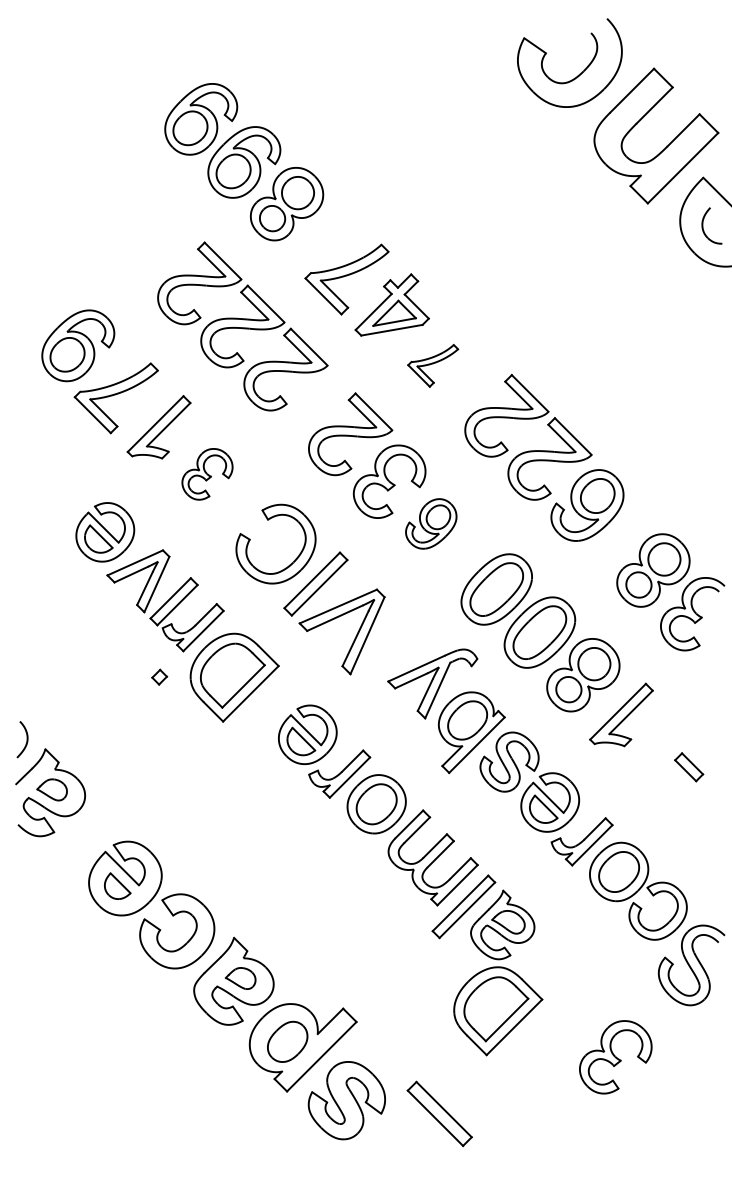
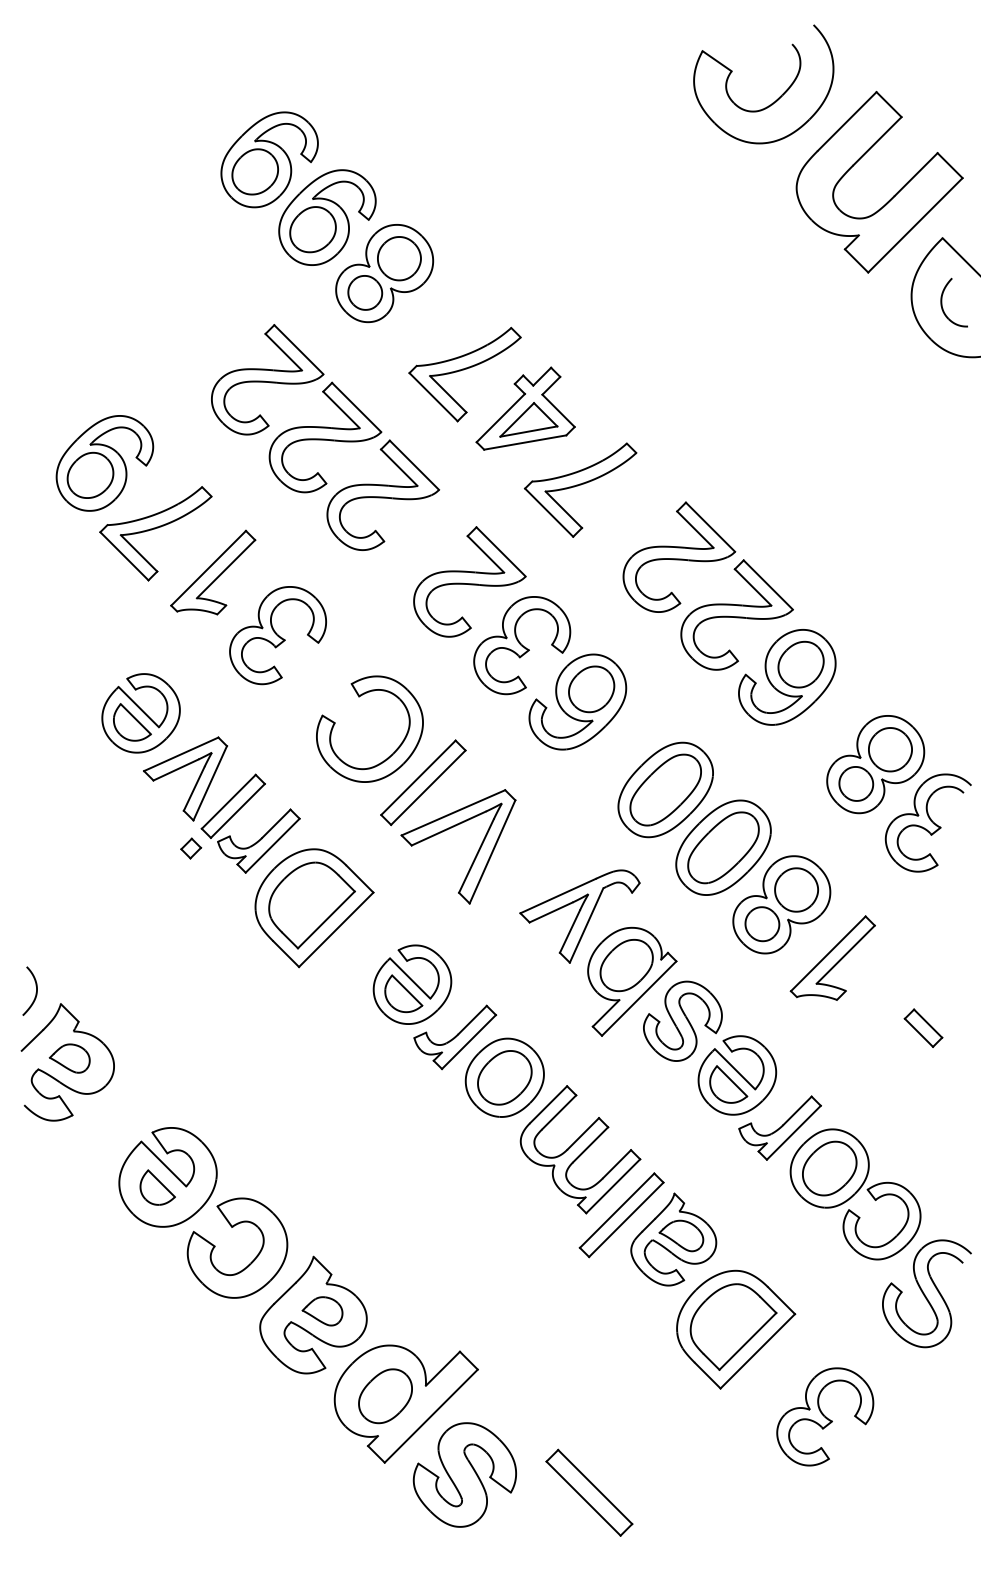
part: (432, 365) -> (579, 489), size x1.67
part: (207, 474) -> (278, 635), size x1.43
part: (431, 523) -> (578, 701), size x1.43
part: (159, 676) -> (190, 847), moved
part: (498, 1011) -> (736, 1330), moved

